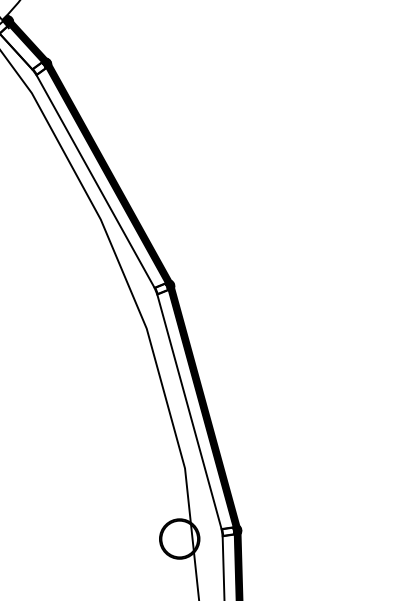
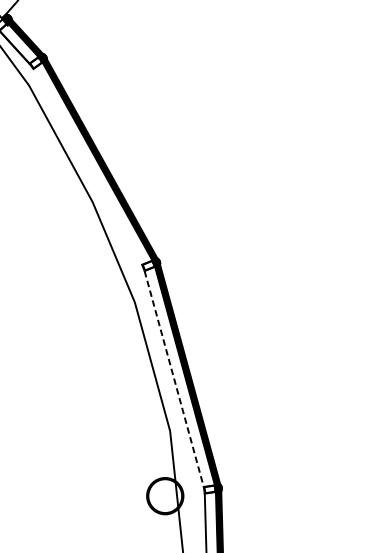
line: (95, 181) -> (87, 166), removed
line: (189, 411) -> (174, 378), solid -> dashed

